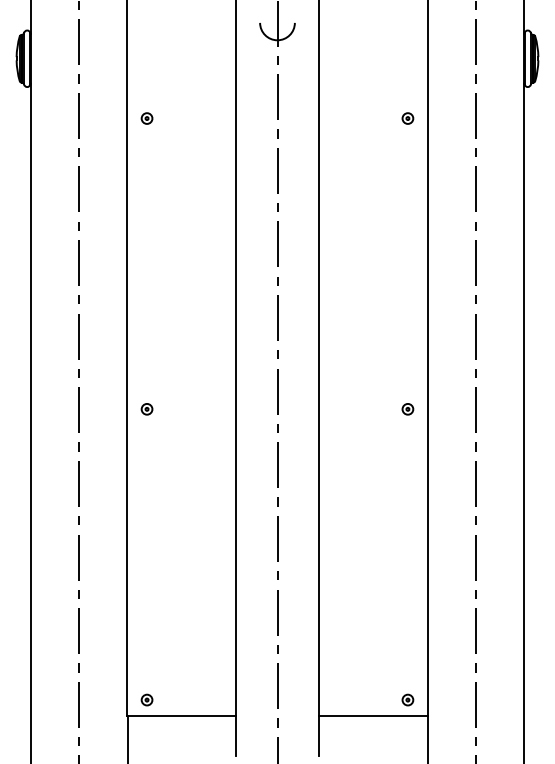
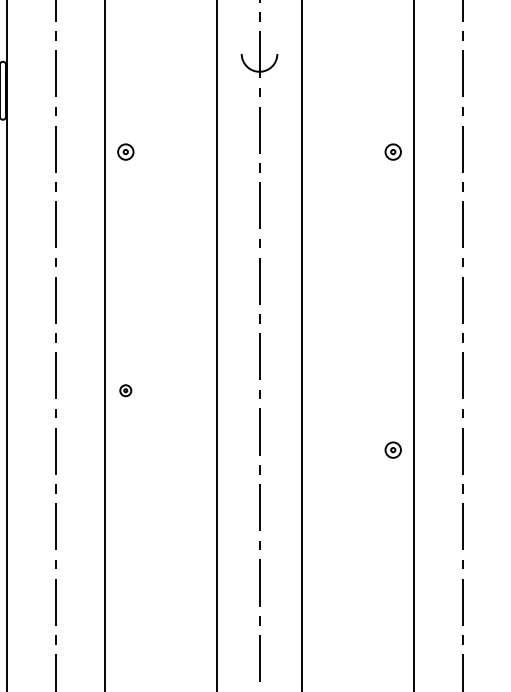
part: (146, 118) -> (125, 152), size x1.4
part: (407, 118) -> (392, 152), size x1.4
part: (146, 409) -> (125, 390), moved
part: (407, 409) -> (392, 450), size x1.4

